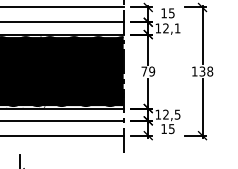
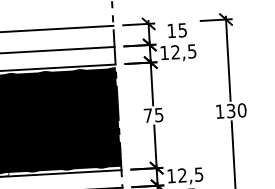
text: (177, 28) -> (191, 51), 12,1 -> 12,5
text: (152, 71) -> (159, 114), 79 -> 75
text: (210, 71) -> (242, 110), 138 -> 130

